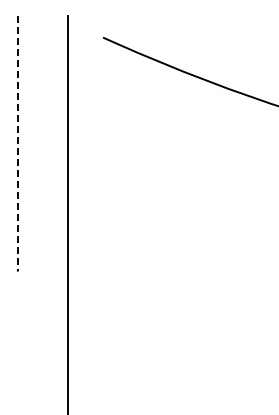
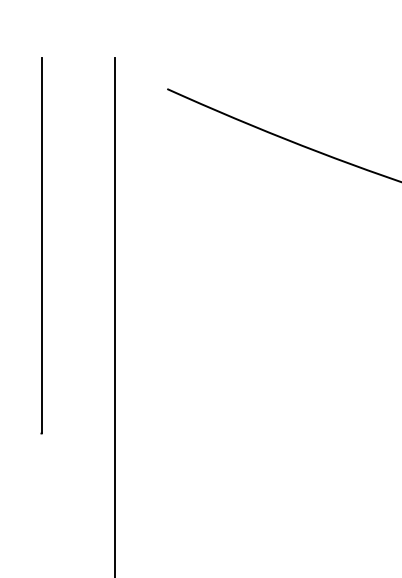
line: (17, 144) -> (41, 246), dashed -> solid

